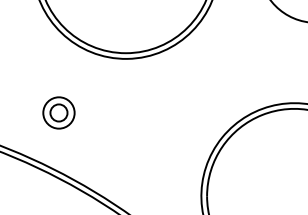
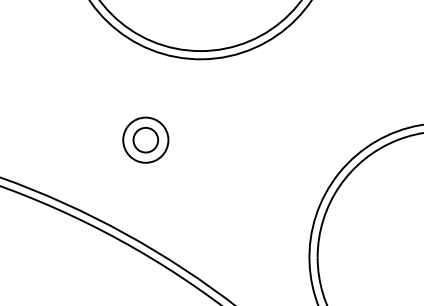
part: (58, 112) -> (145, 139), moved

